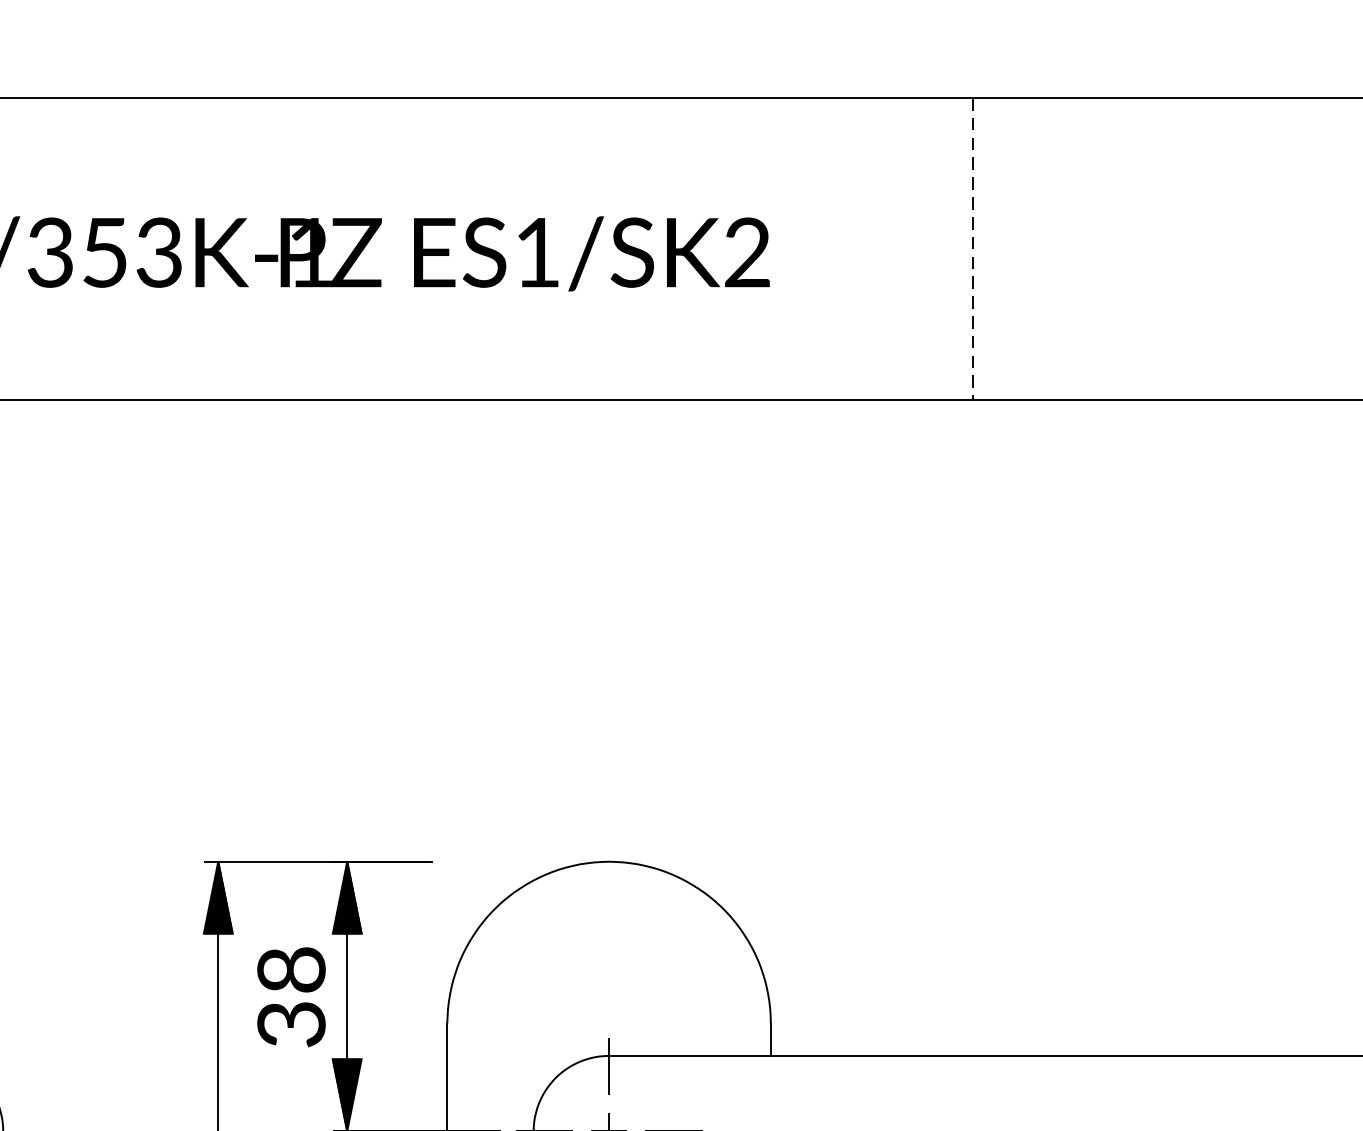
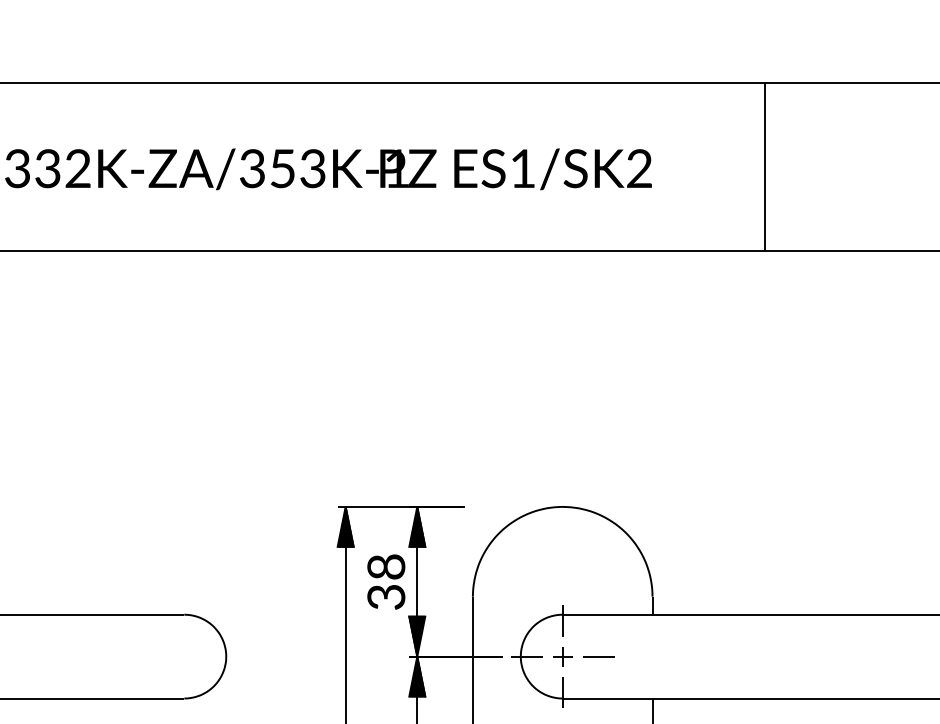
line: (974, 248) -> (765, 166), dashed -> solid

